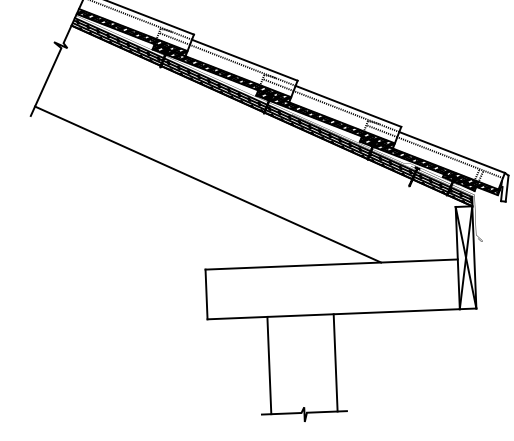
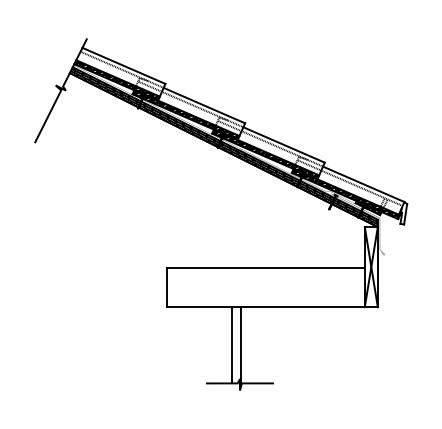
line: (207, 184) -> (171, 201), removed
line: (335, 363) -> (240, 345), moved
line: (269, 365) -> (232, 345), moved

